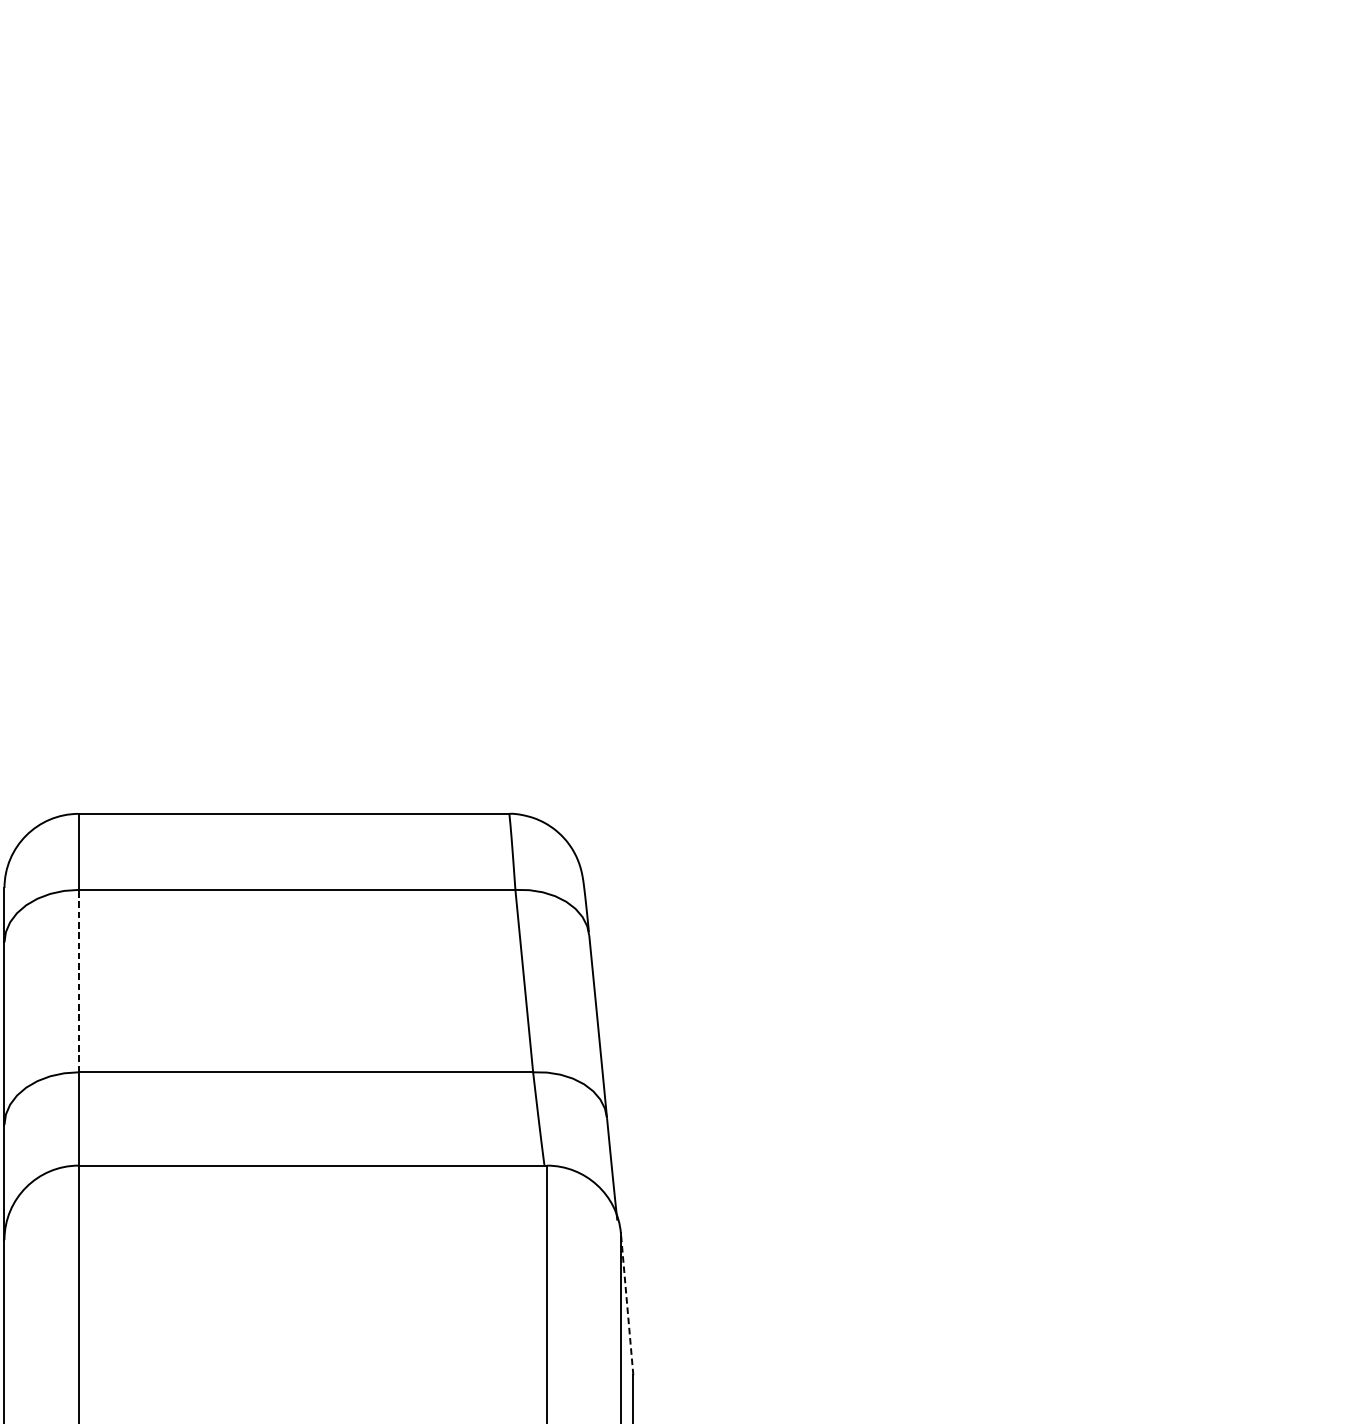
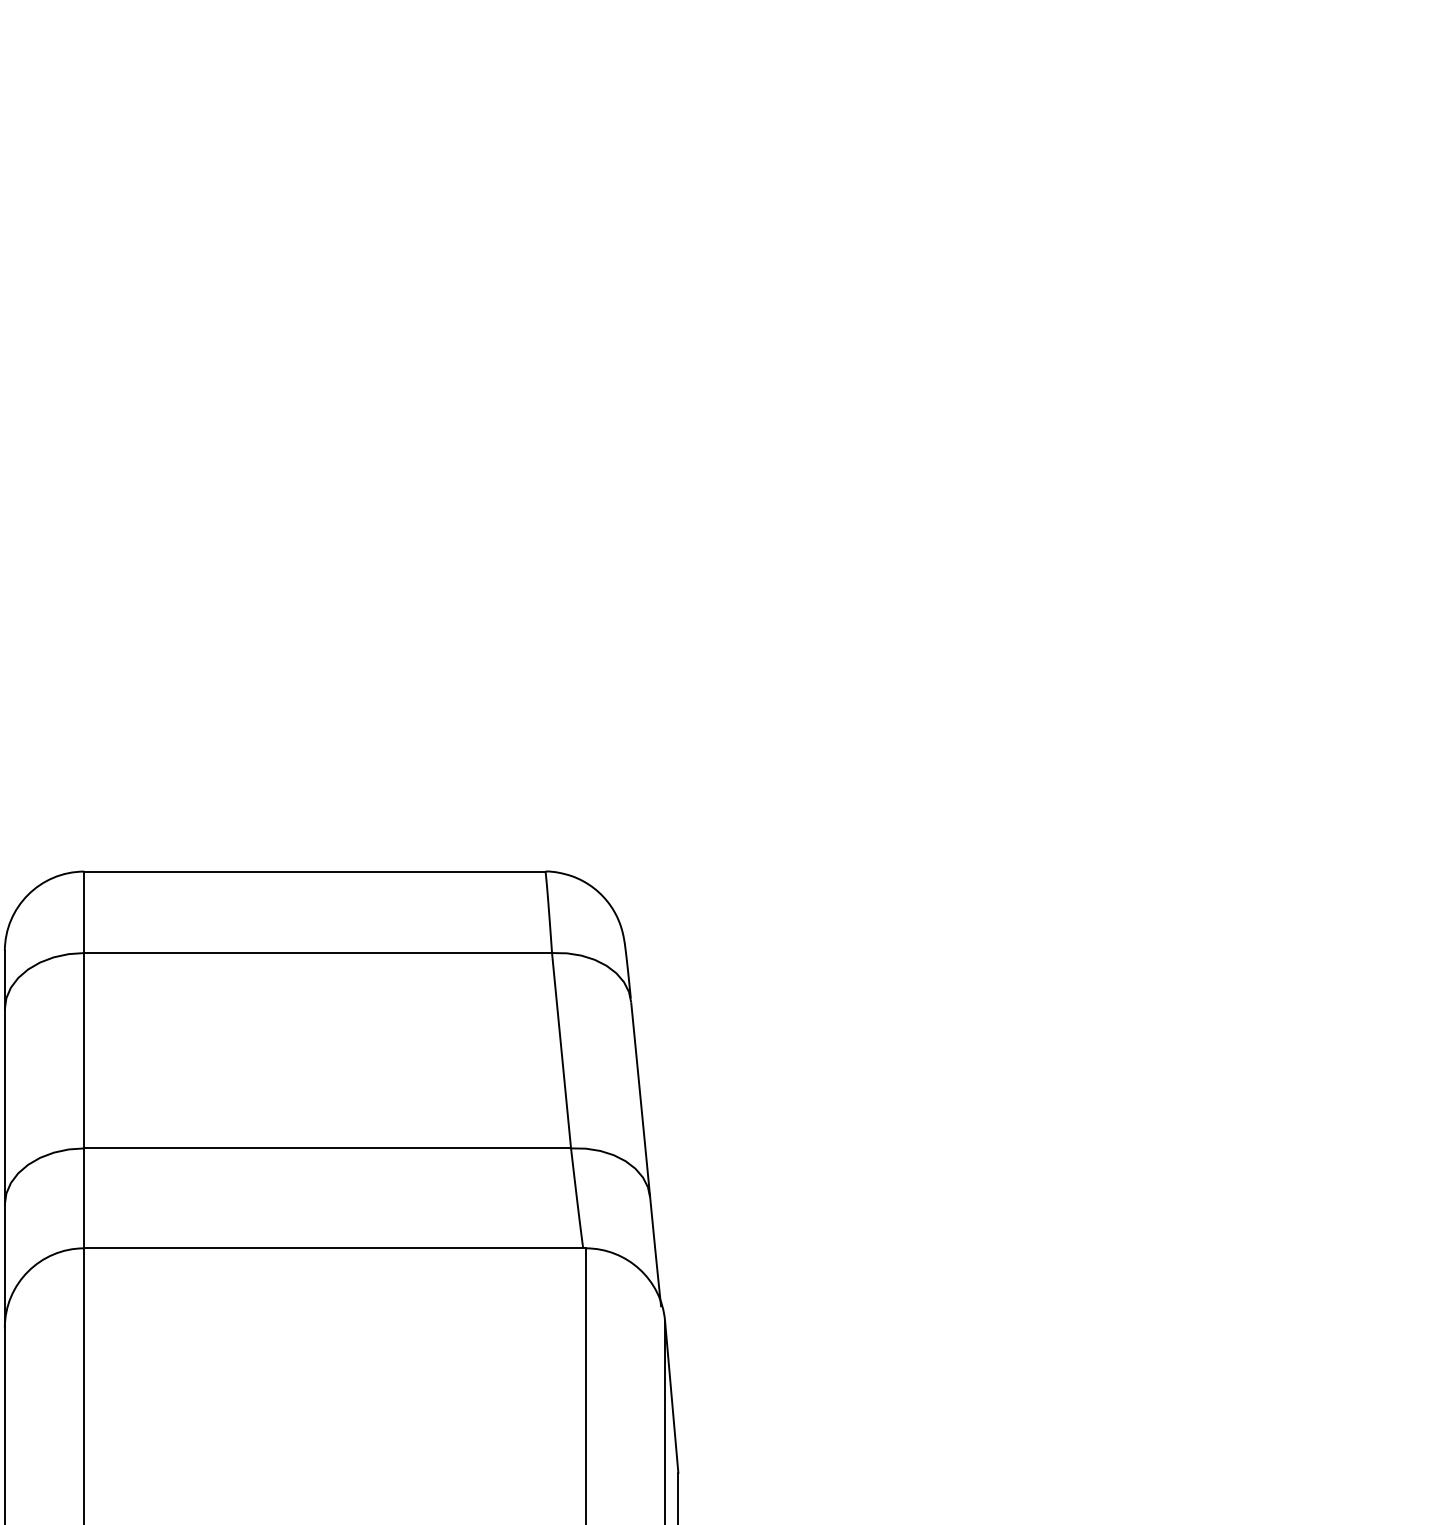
line: (78, 980) -> (84, 1050), dashed -> solid
line: (626, 1303) -> (671, 1396), dashed -> solid

